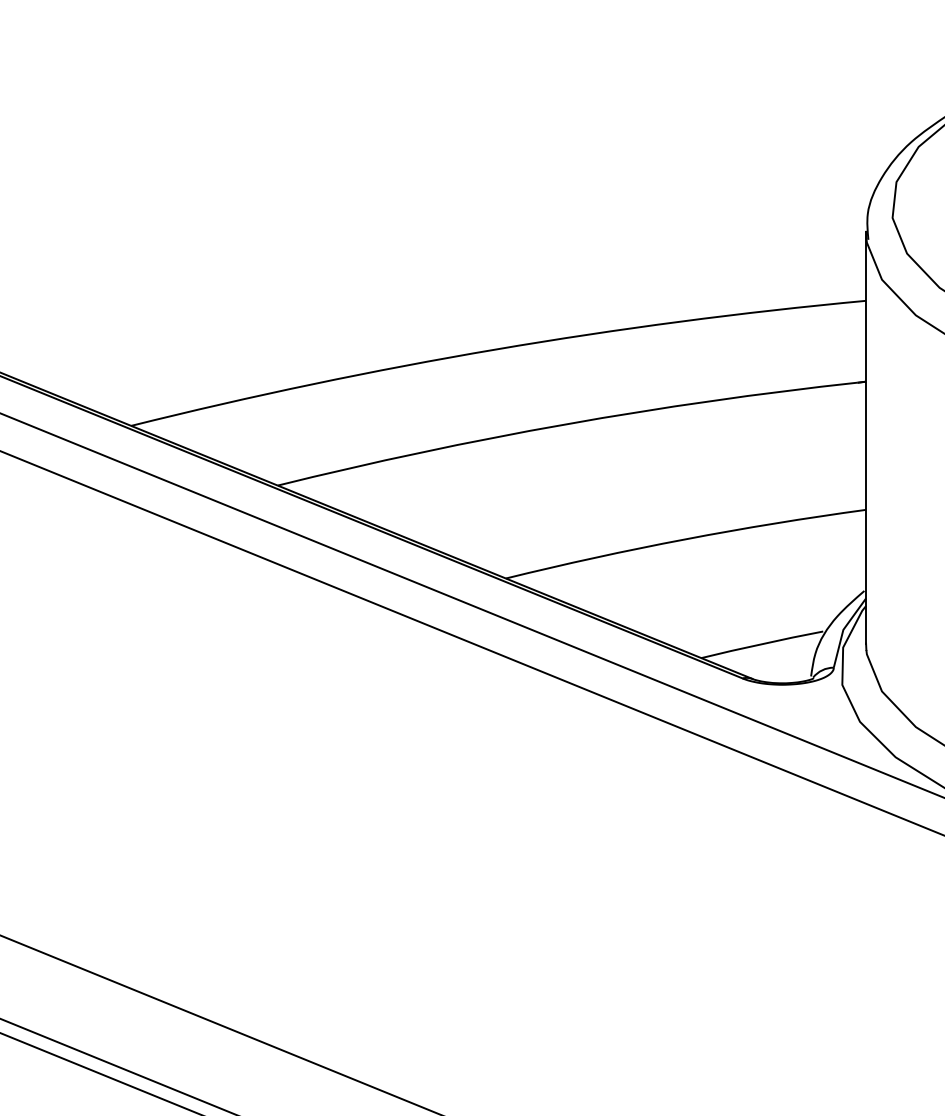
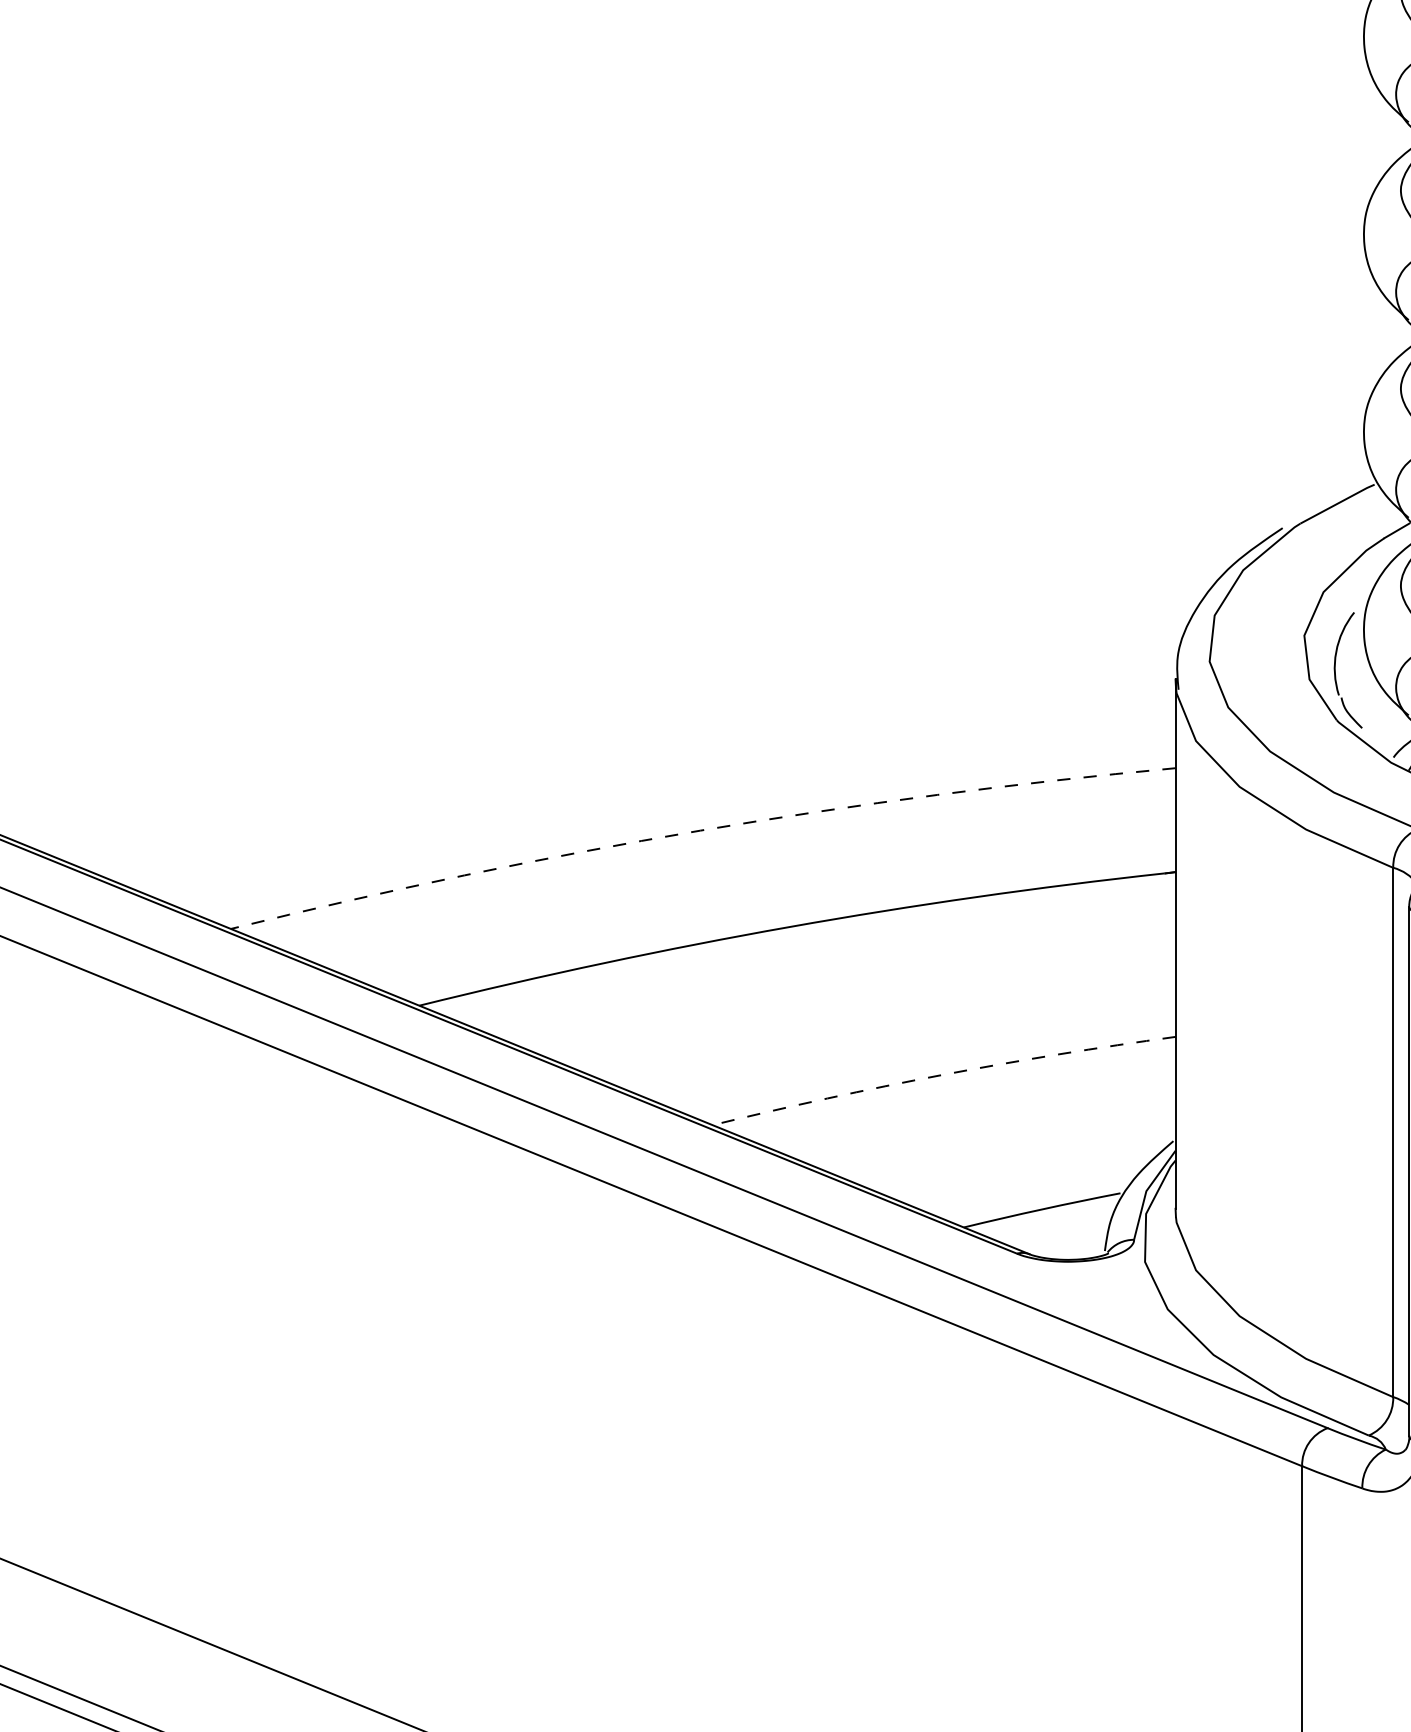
arc: (496, 349) -> (700, 830), solid -> dashed
arc: (684, 539) -> (942, 1074), solid -> dashed

